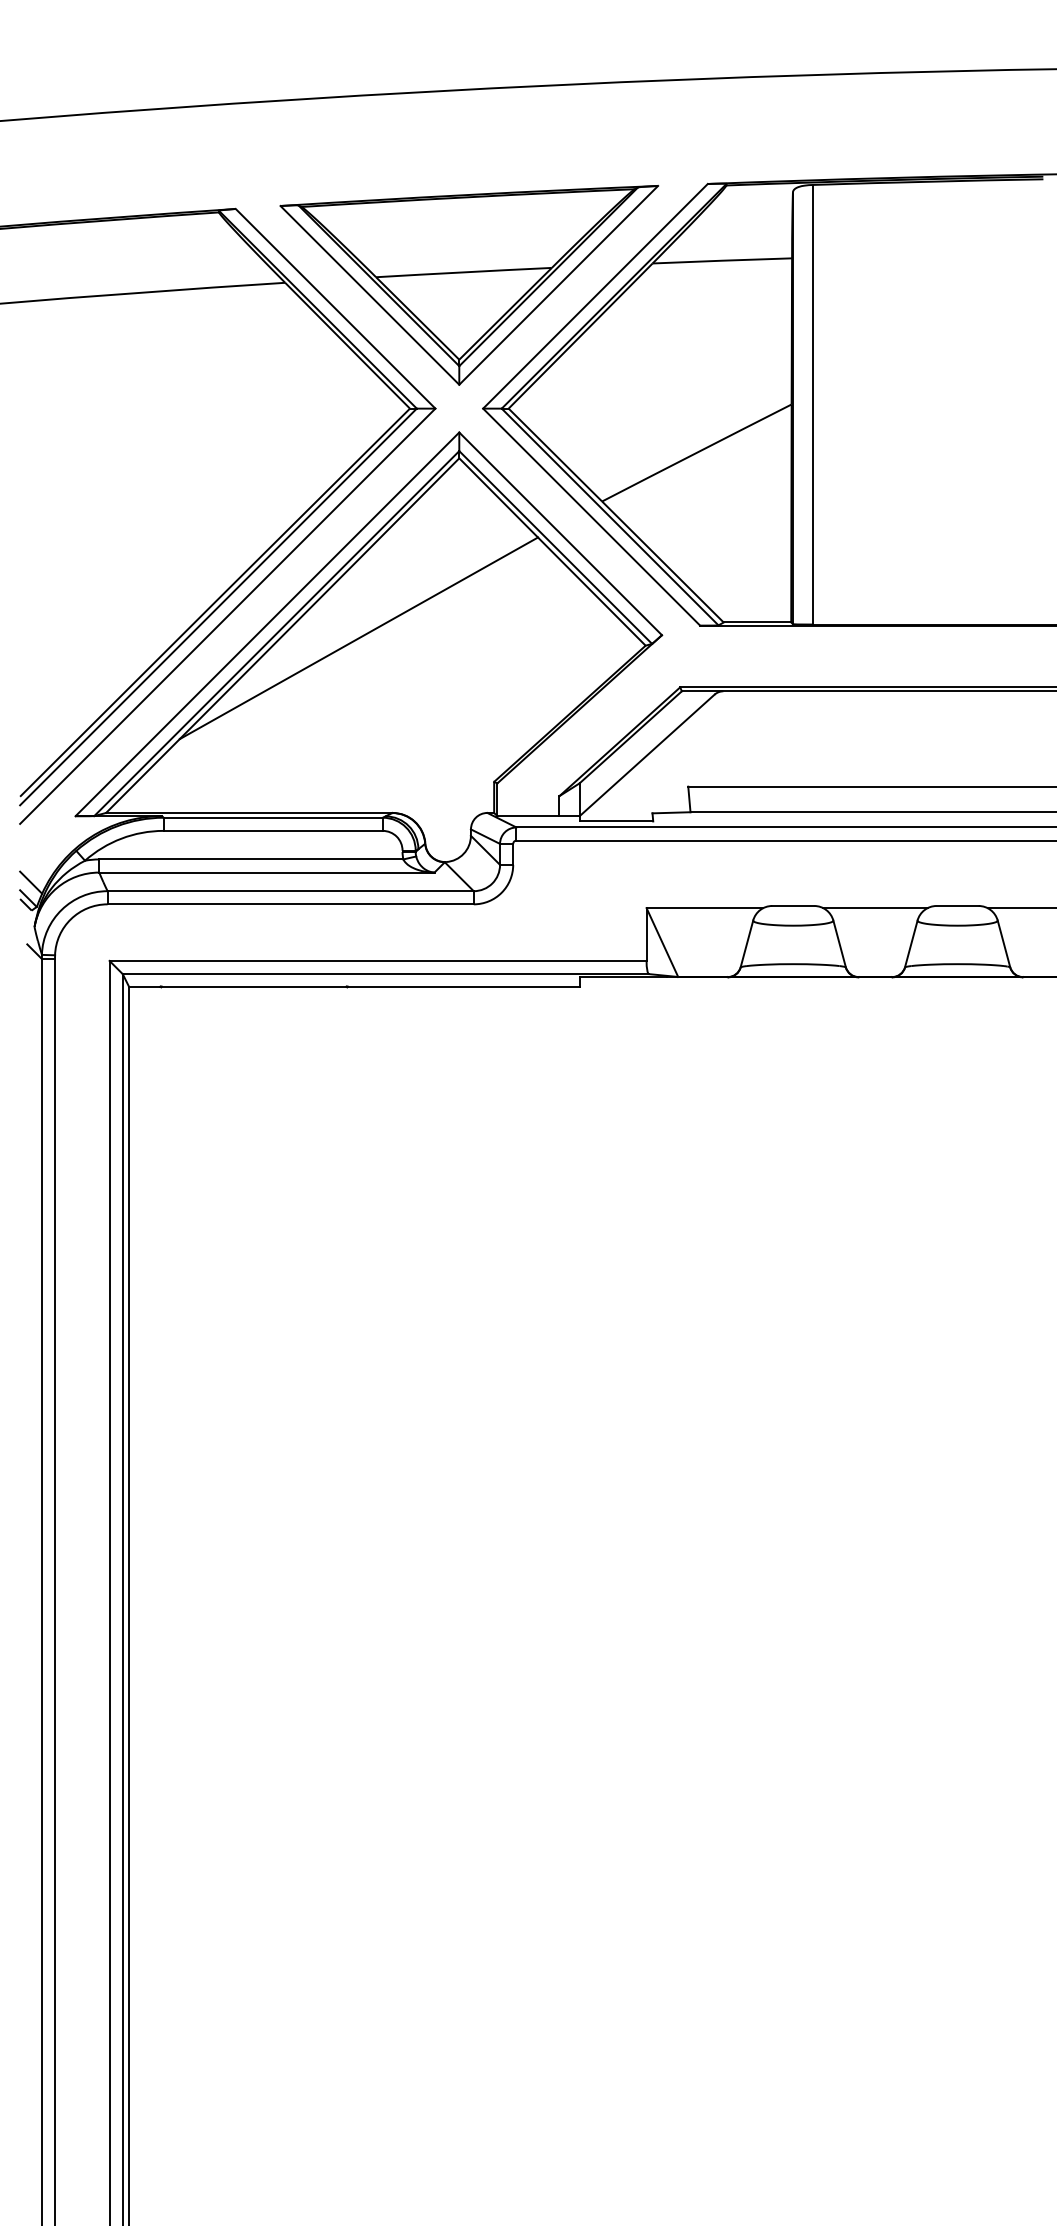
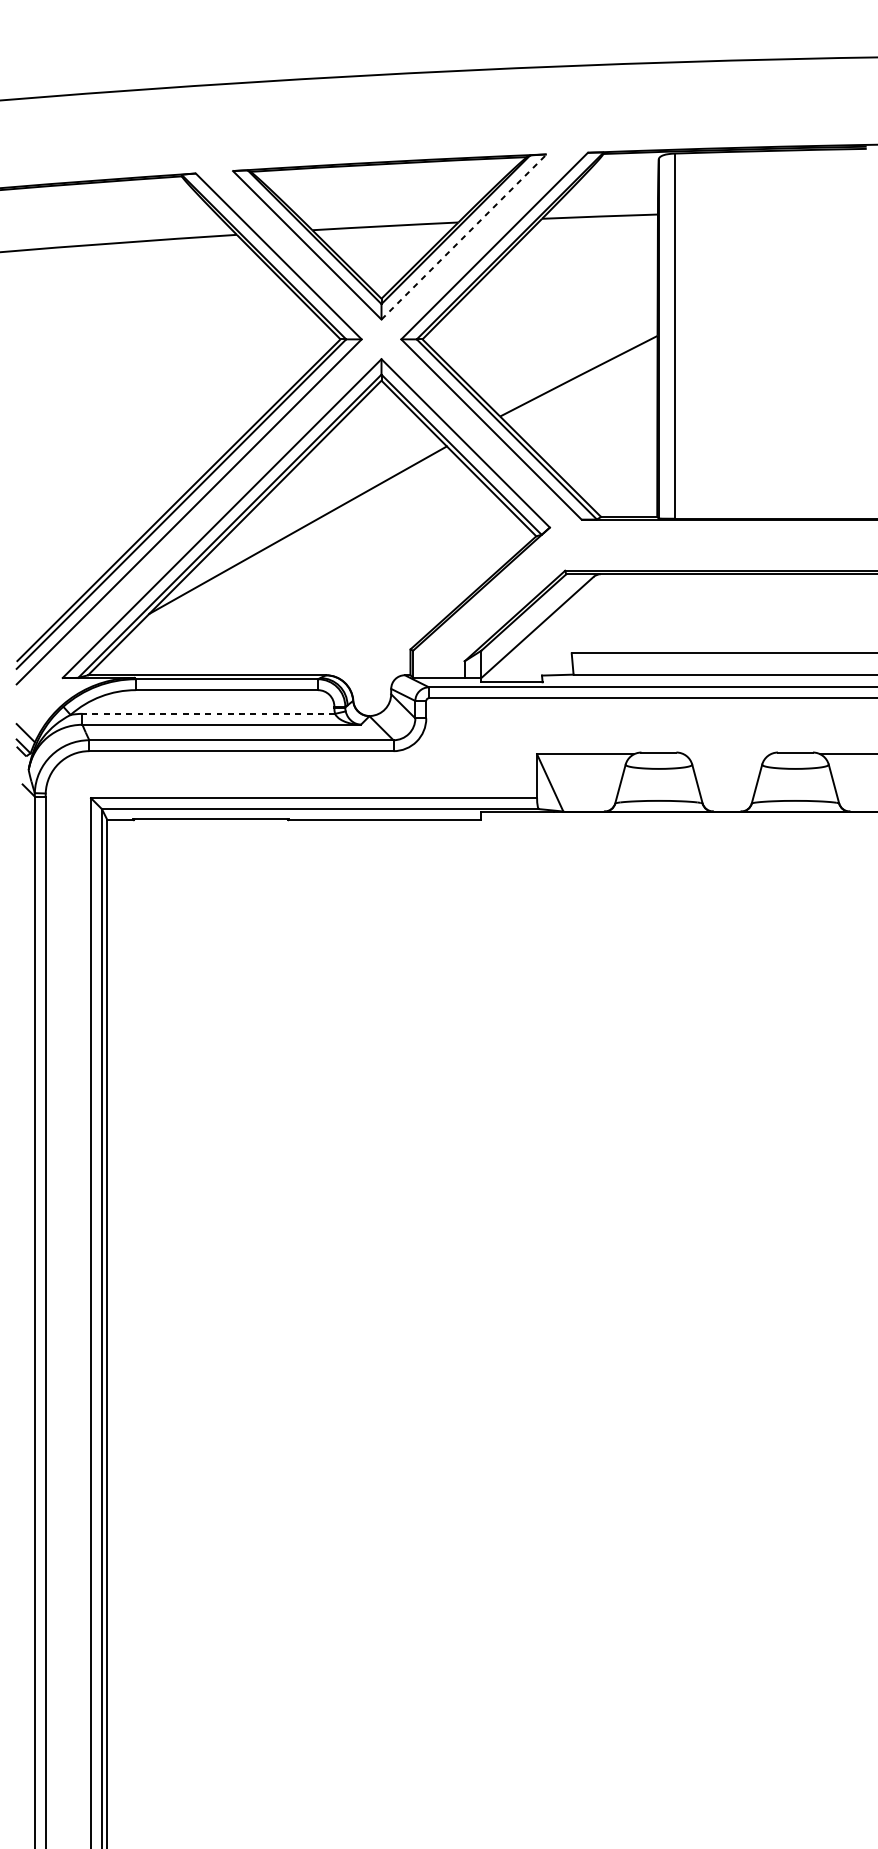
line: (558, 285) -> (463, 237), solid -> dashed
line: (250, 859) -> (208, 713), solid -> dashed
line: (875, 908) -> (727, 754), removed

